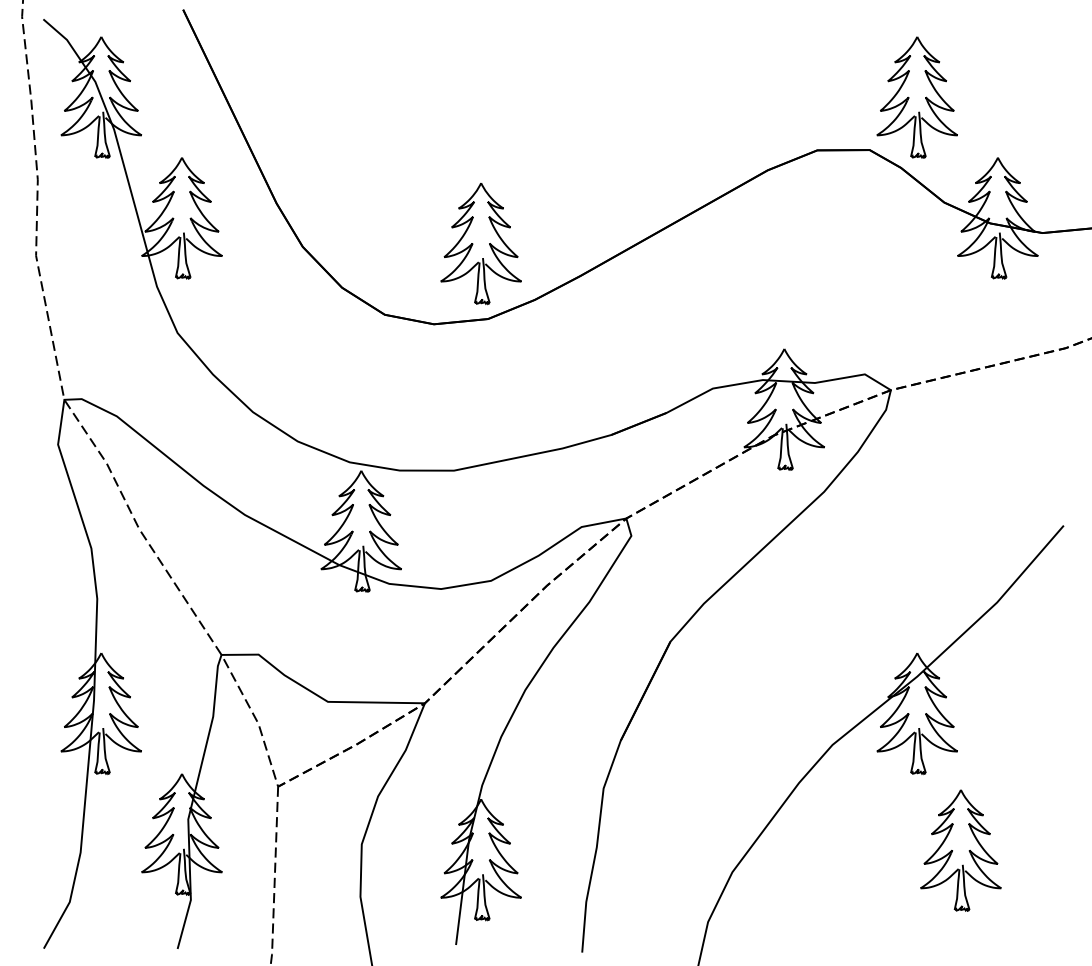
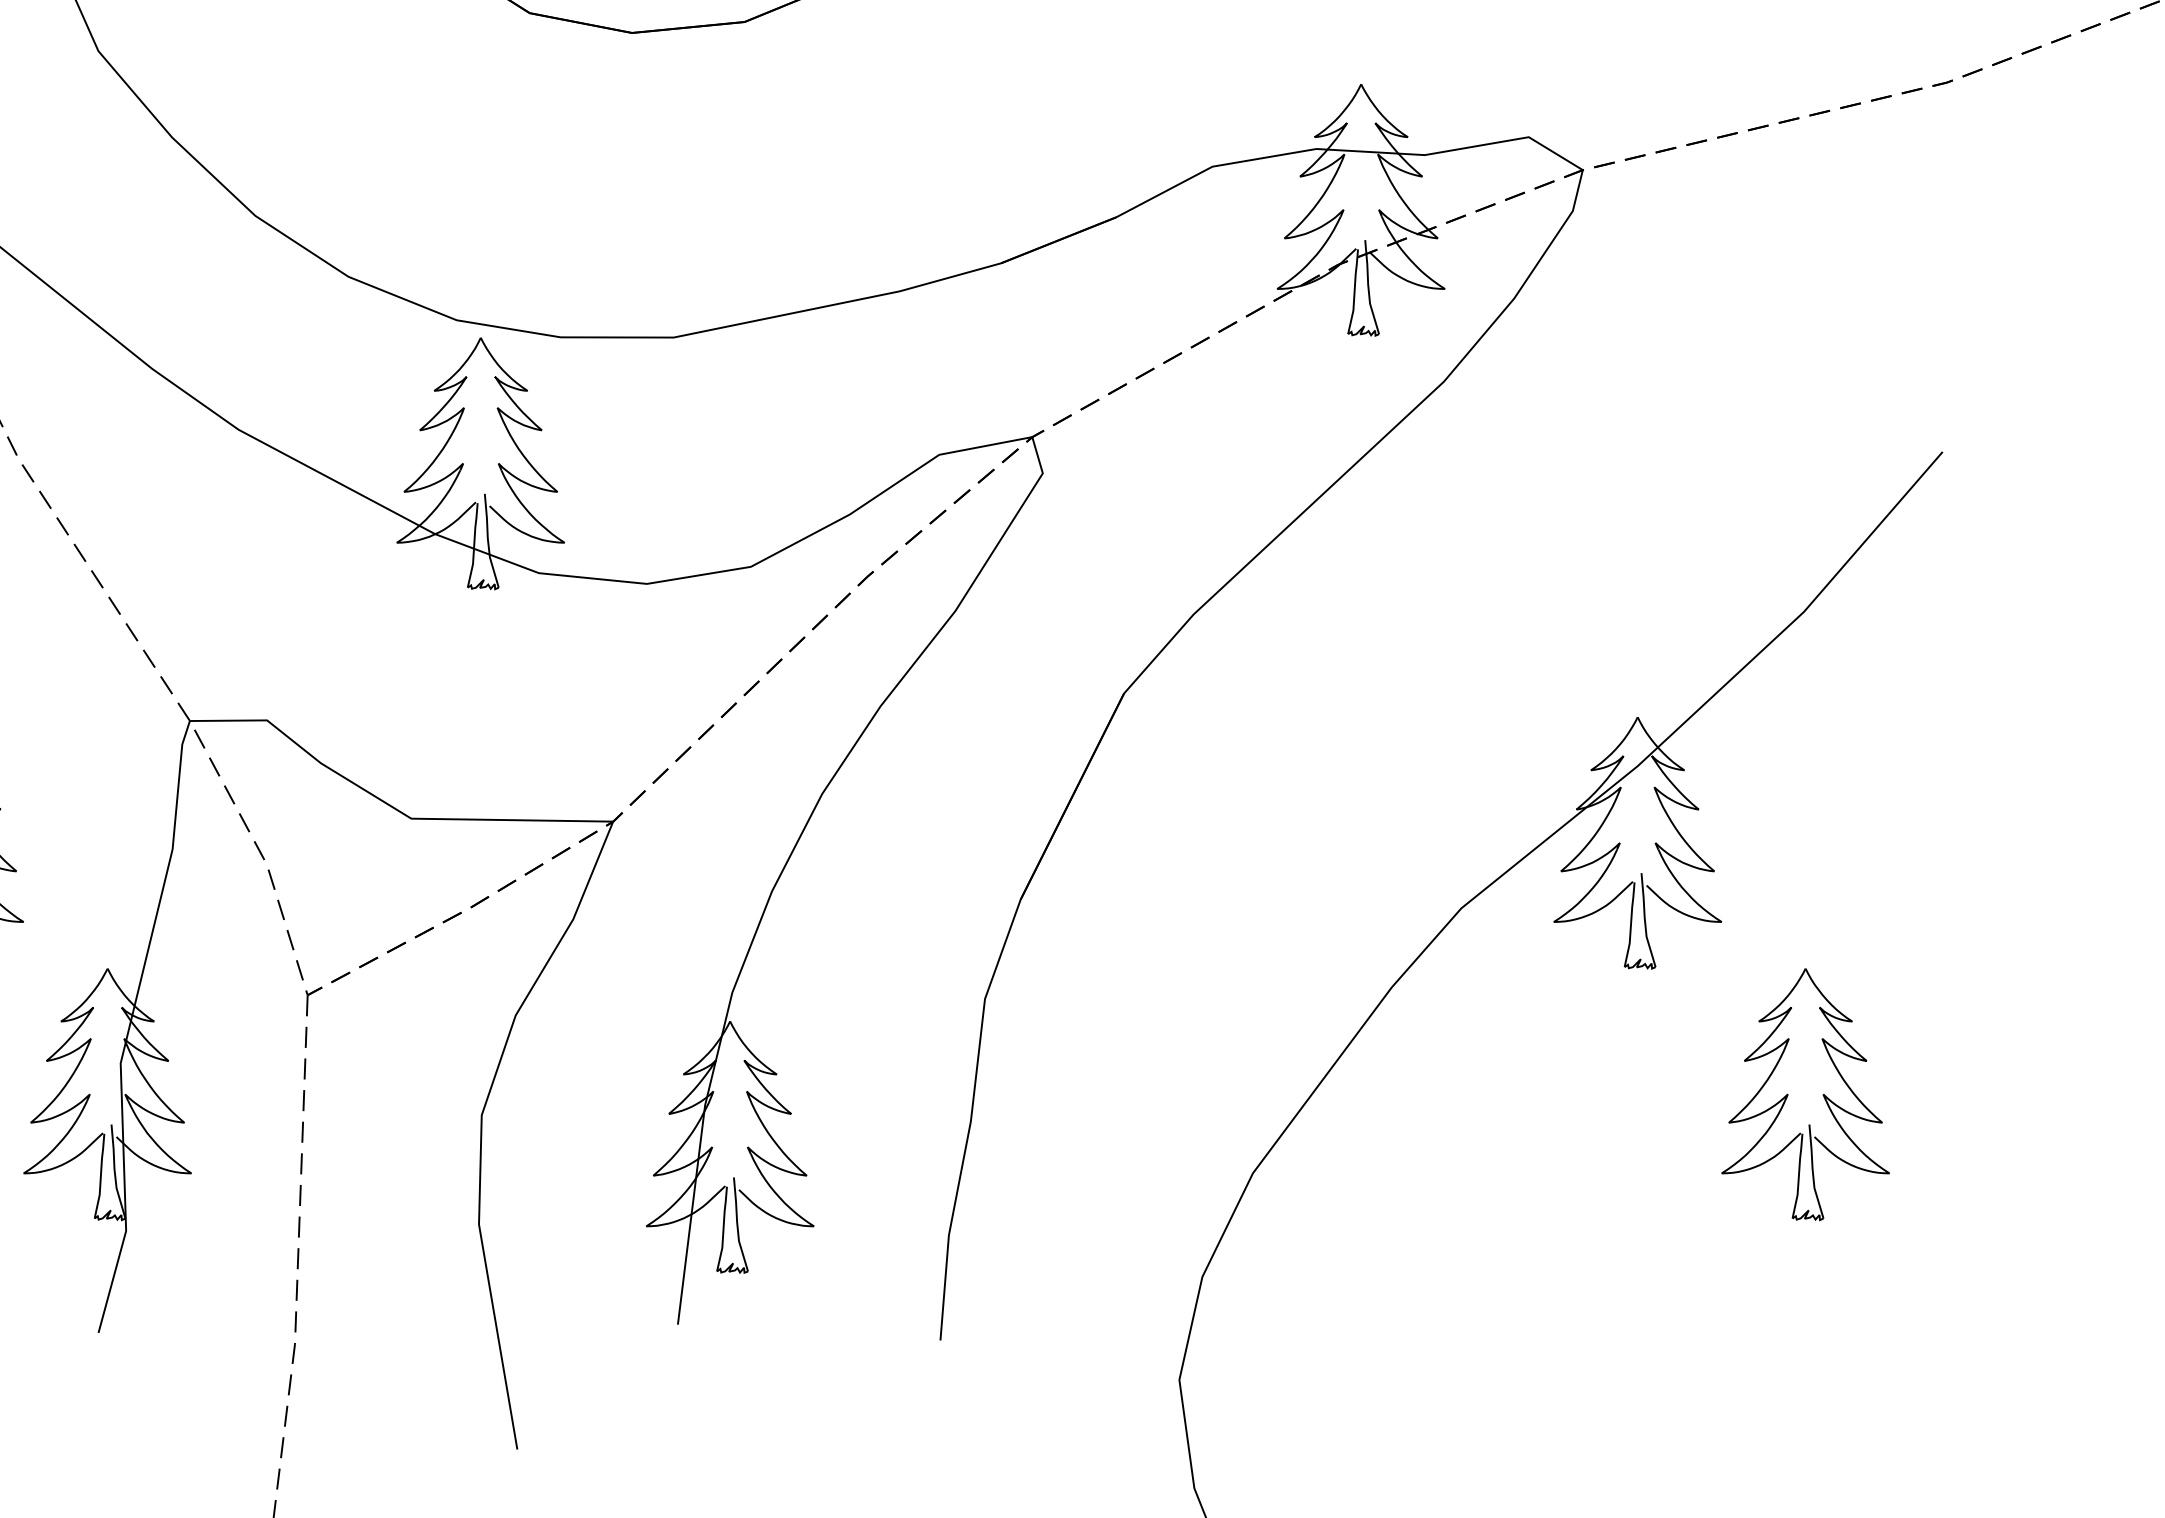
part: (960, 850) -> (1804, 1094), moved

